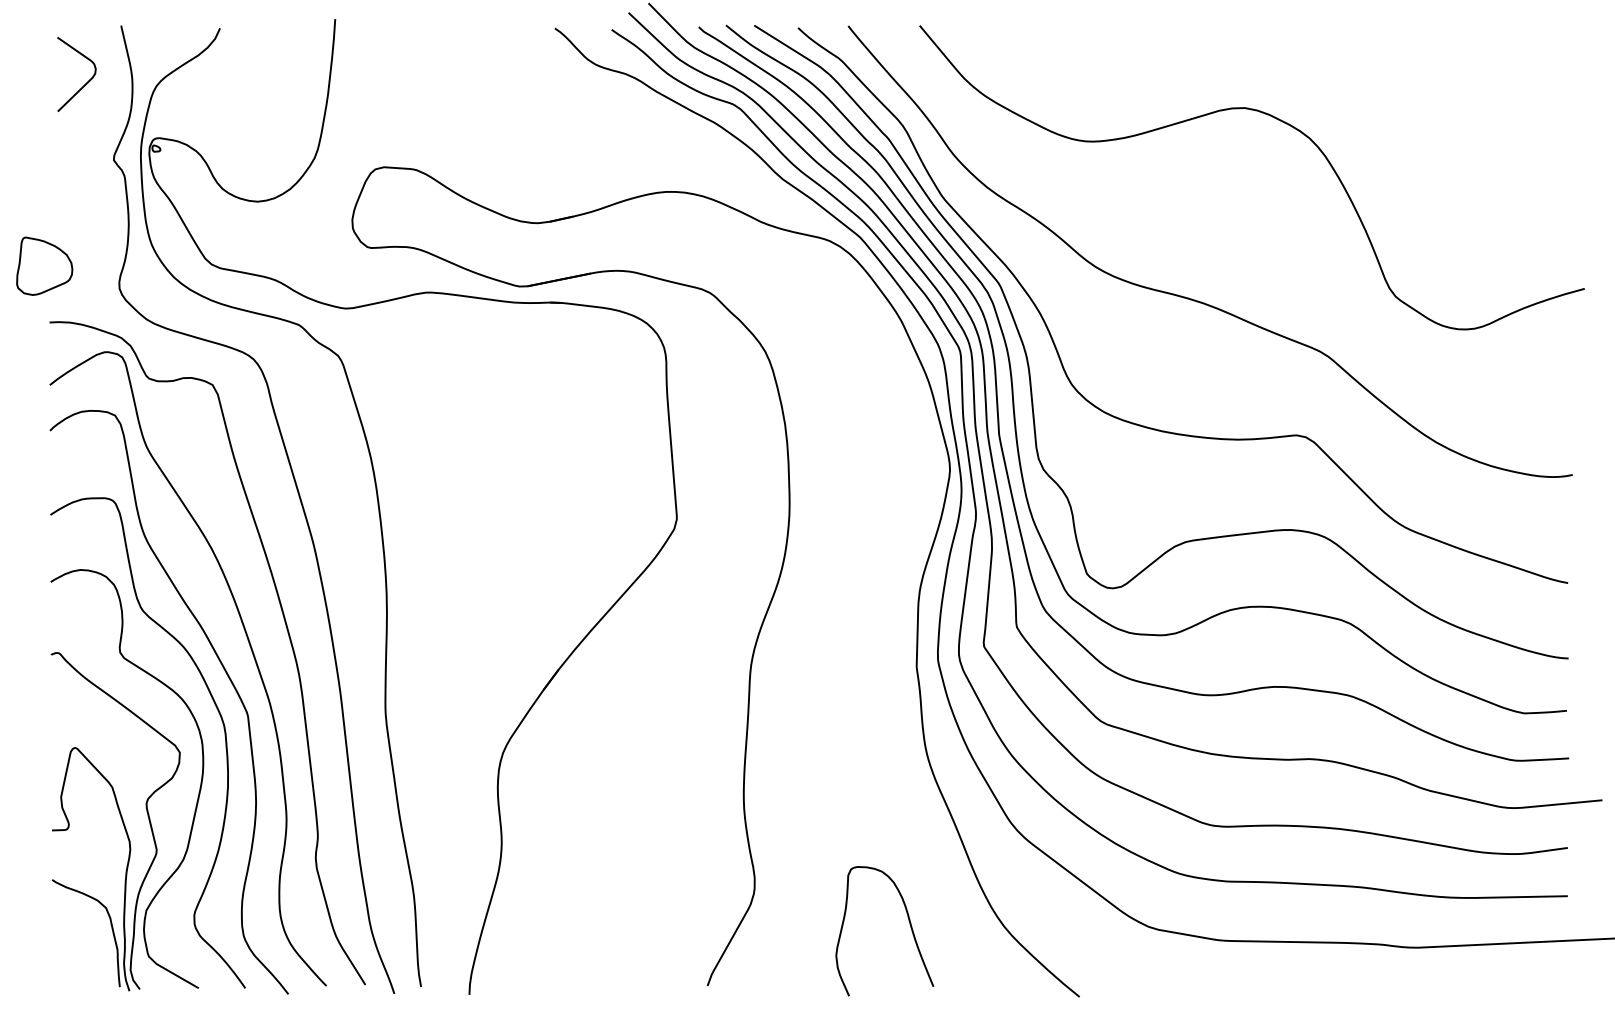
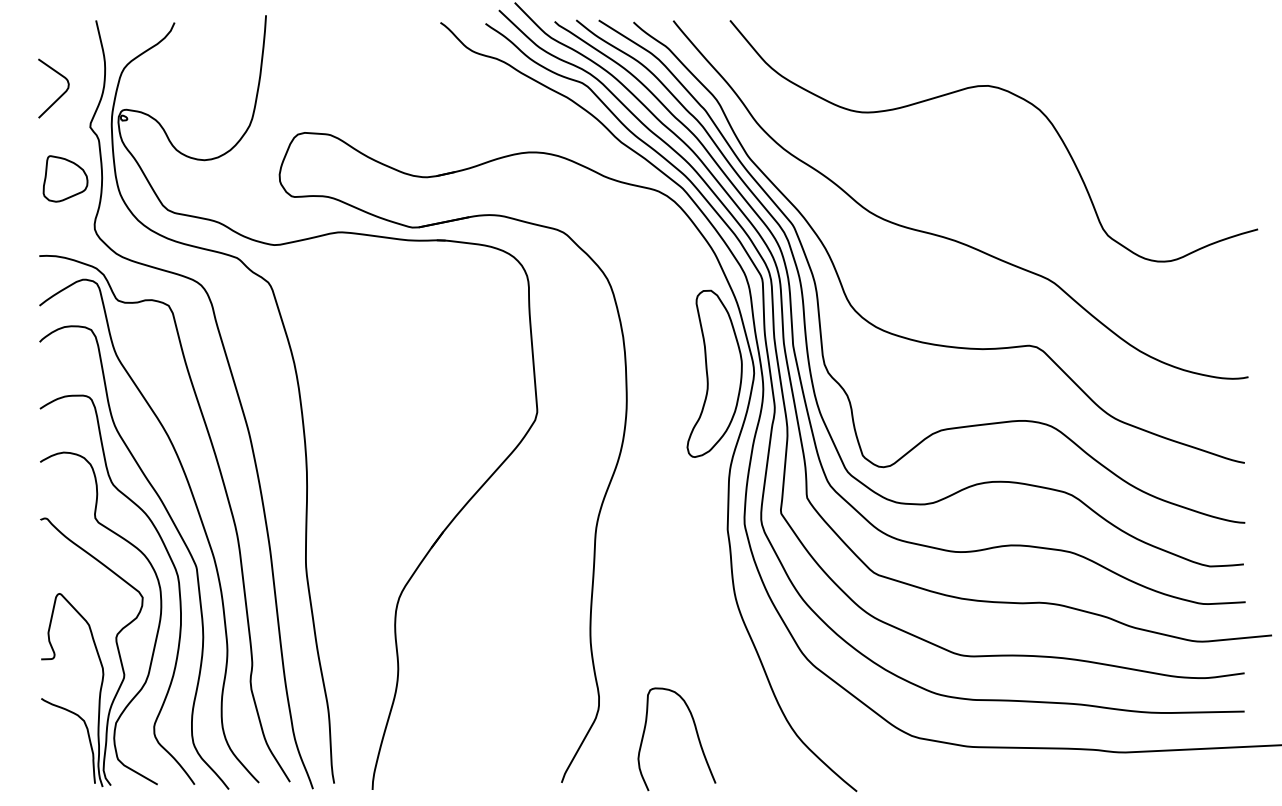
curve: (85, 83) -> (60, 95), moved
part: (44, 265) -> (65, 178), moved
part: (900, 470) -> (714, 373), added
curve: (909, 924) -> (696, 734), moved

